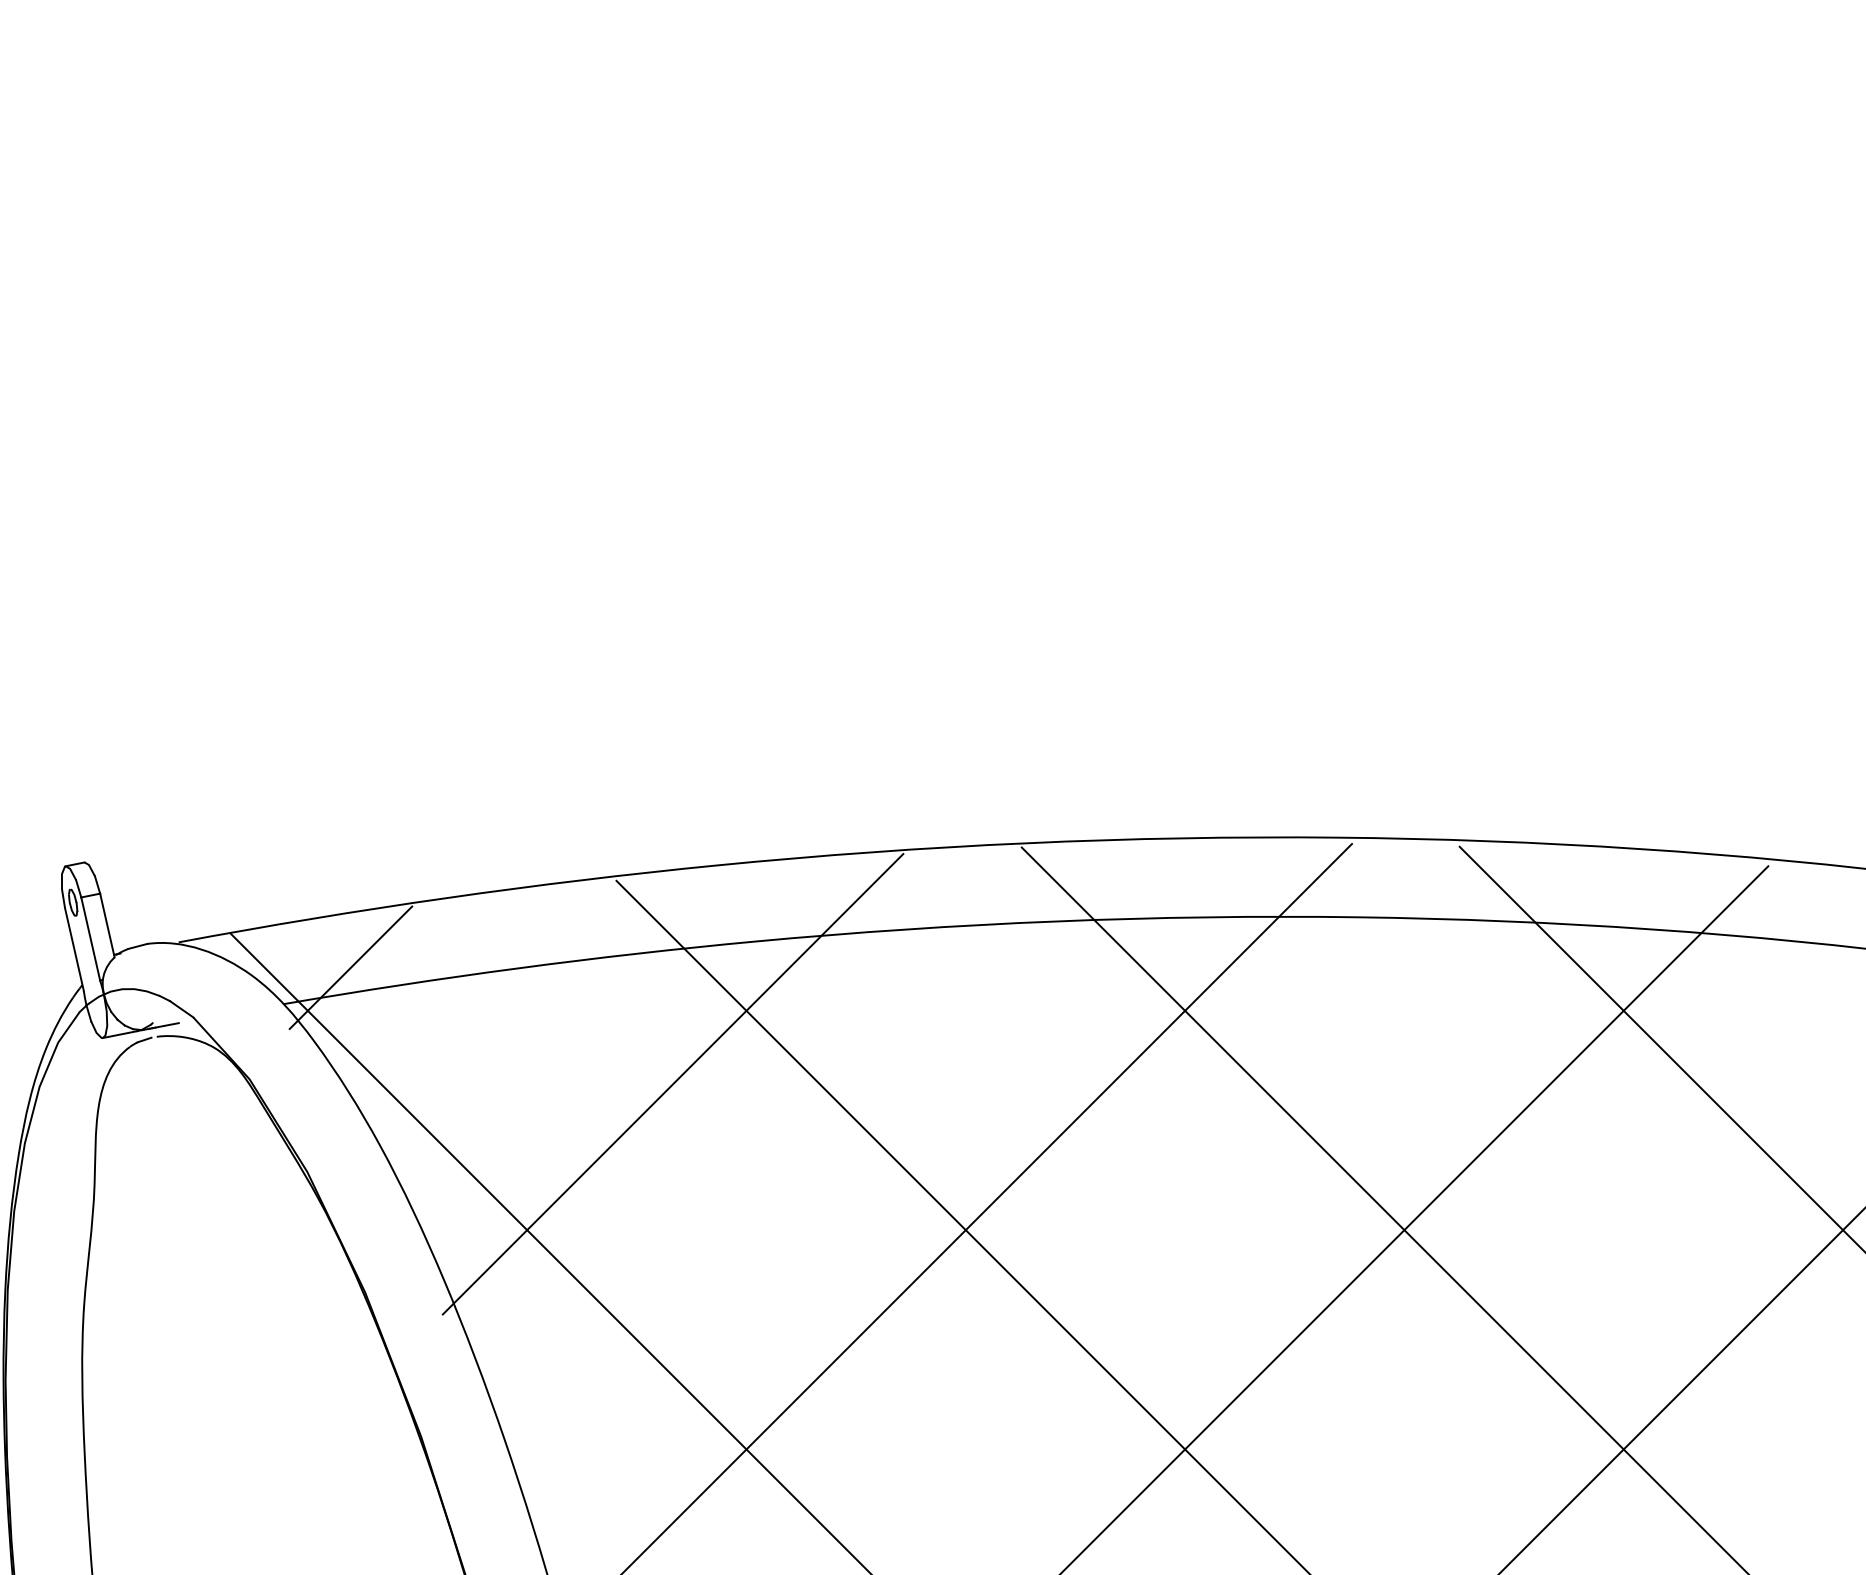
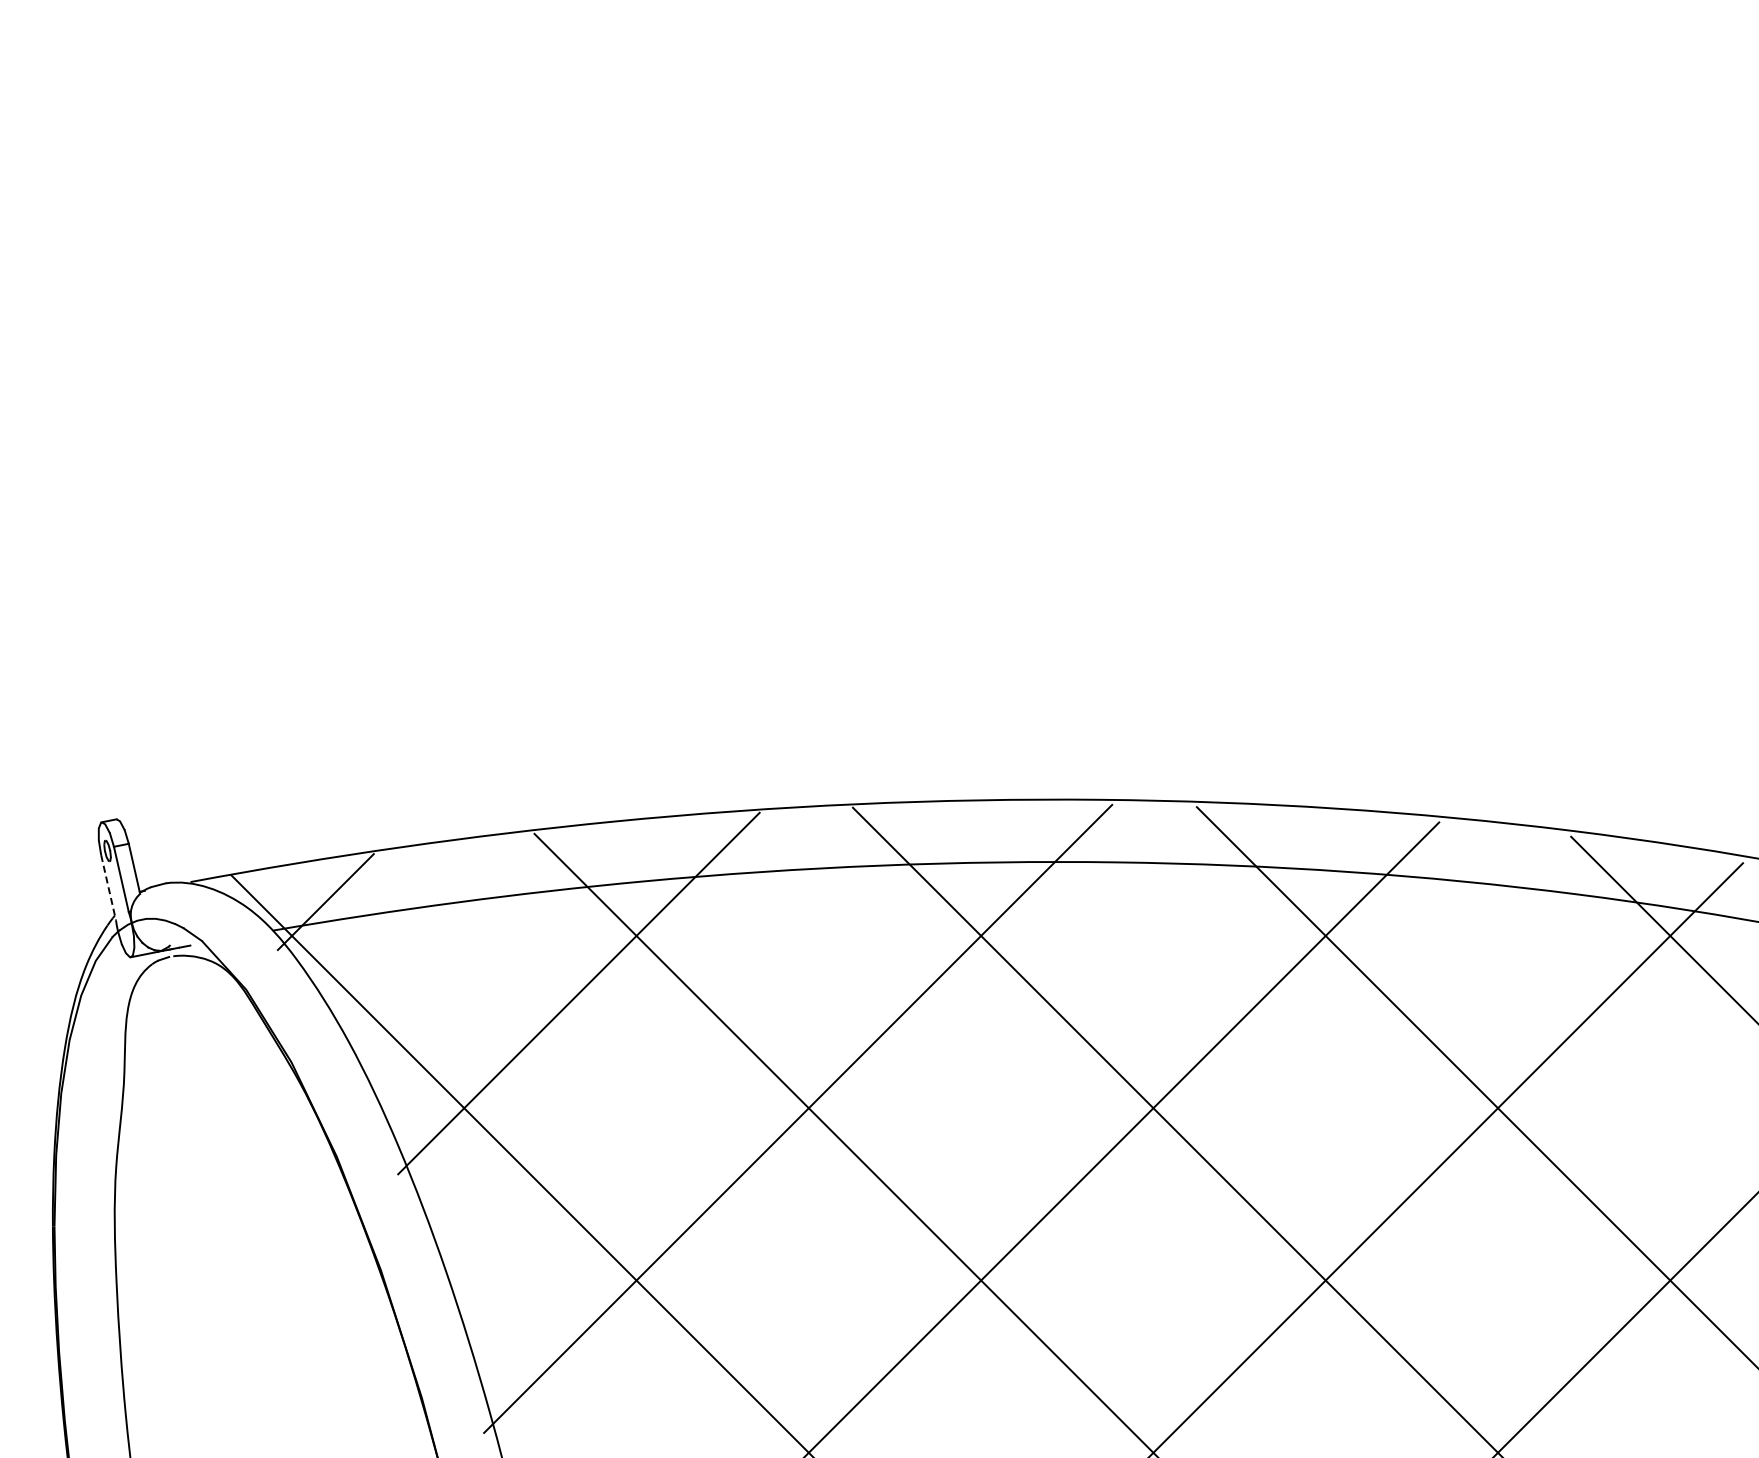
line: (74, 950) -> (108, 888), solid -> dashed

